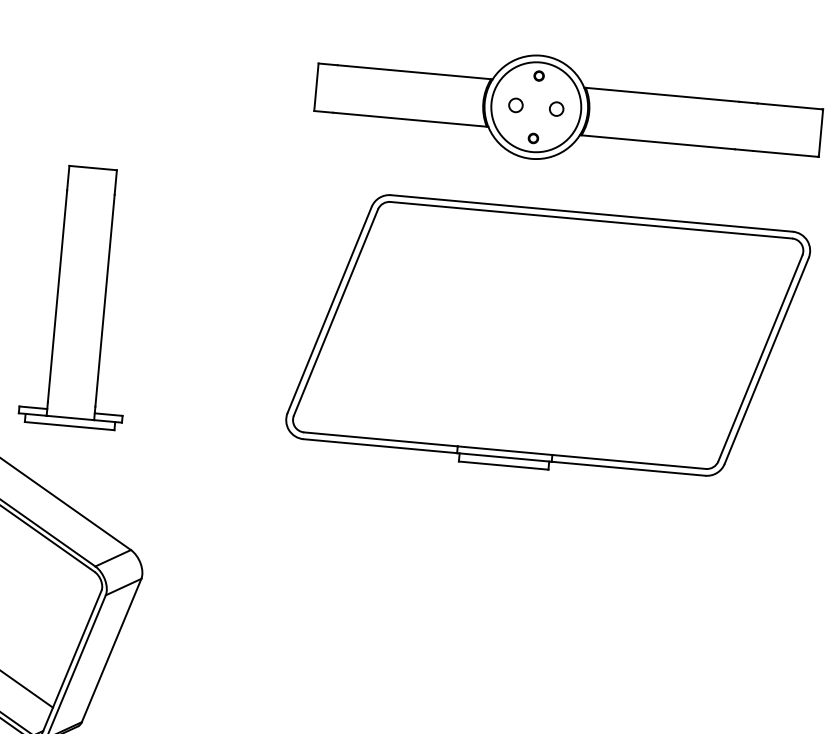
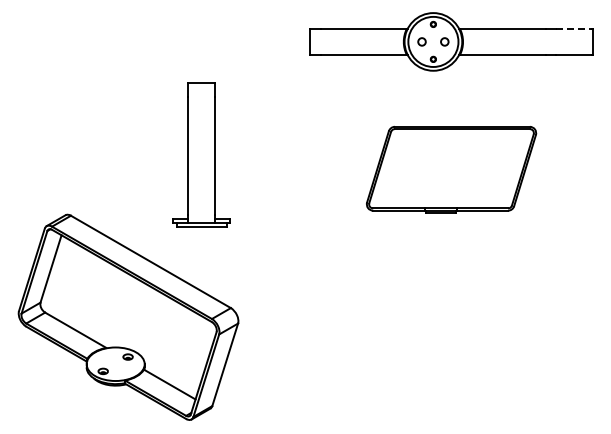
line: (790, 106) -> (574, 28), solid -> dashed
part: (81, 295) -> (201, 154), moved
part: (547, 338) -> (451, 169), size x0.6

